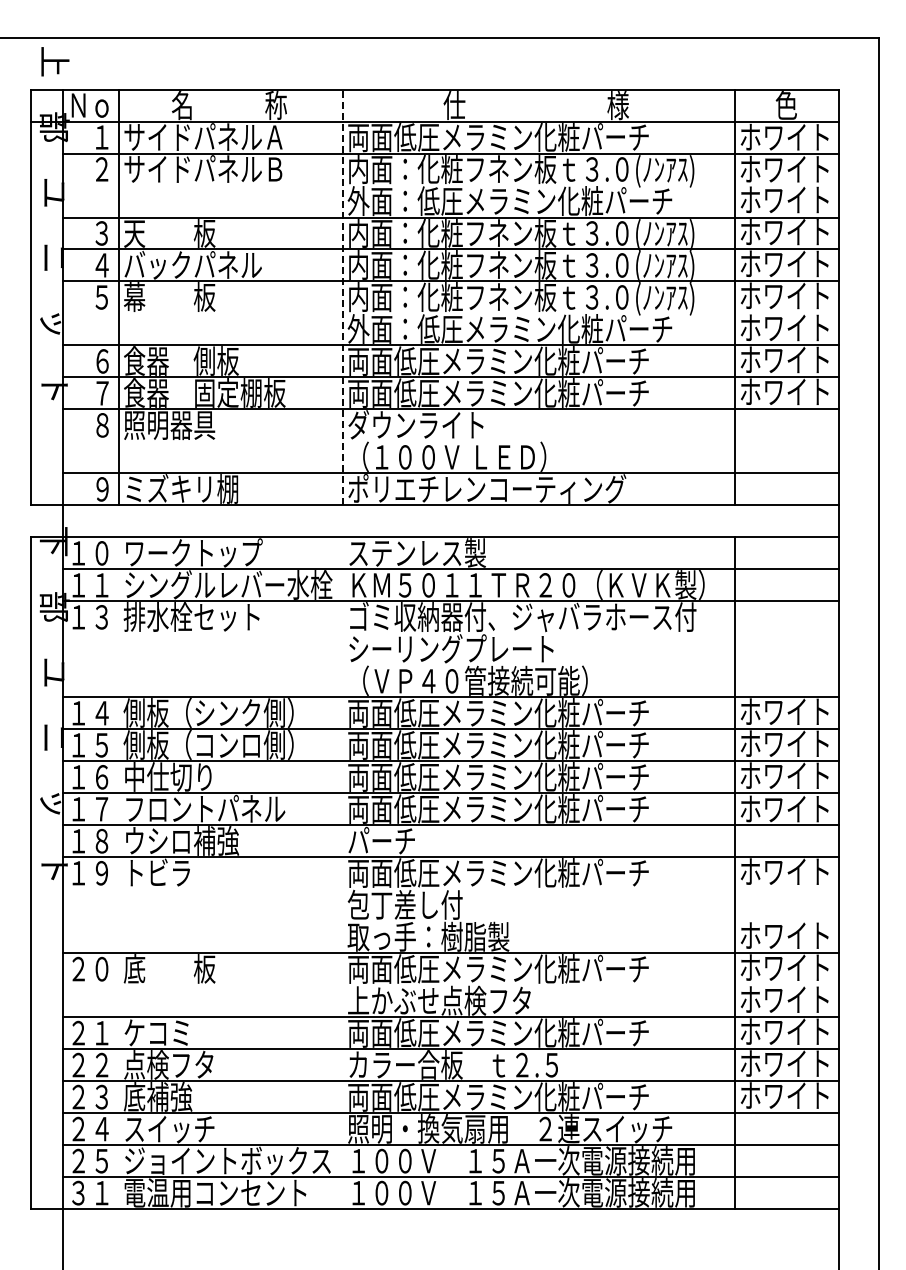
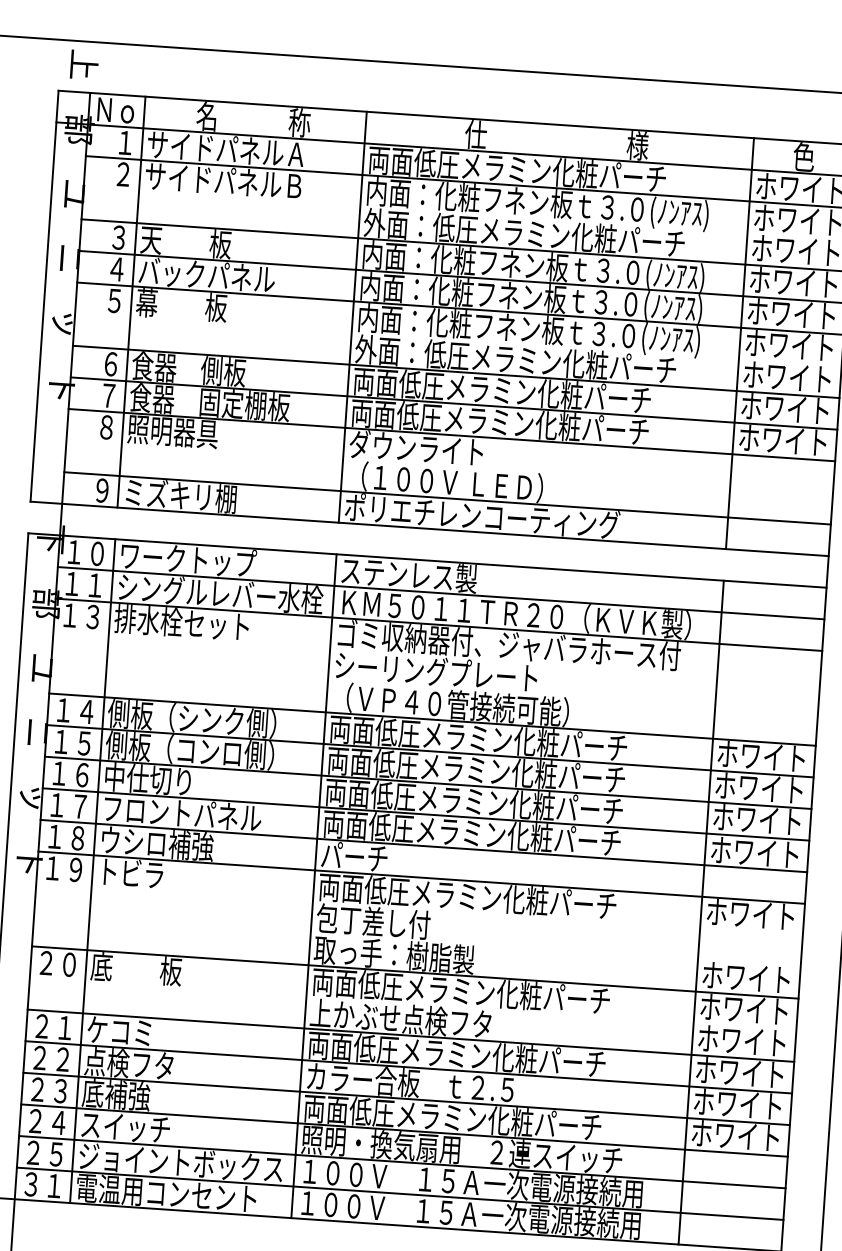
line: (342, 297) -> (352, 317), dashed -> solid
line: (118, 873) -> (92, 871), added
line: (342, 873) -> (313, 886), added

